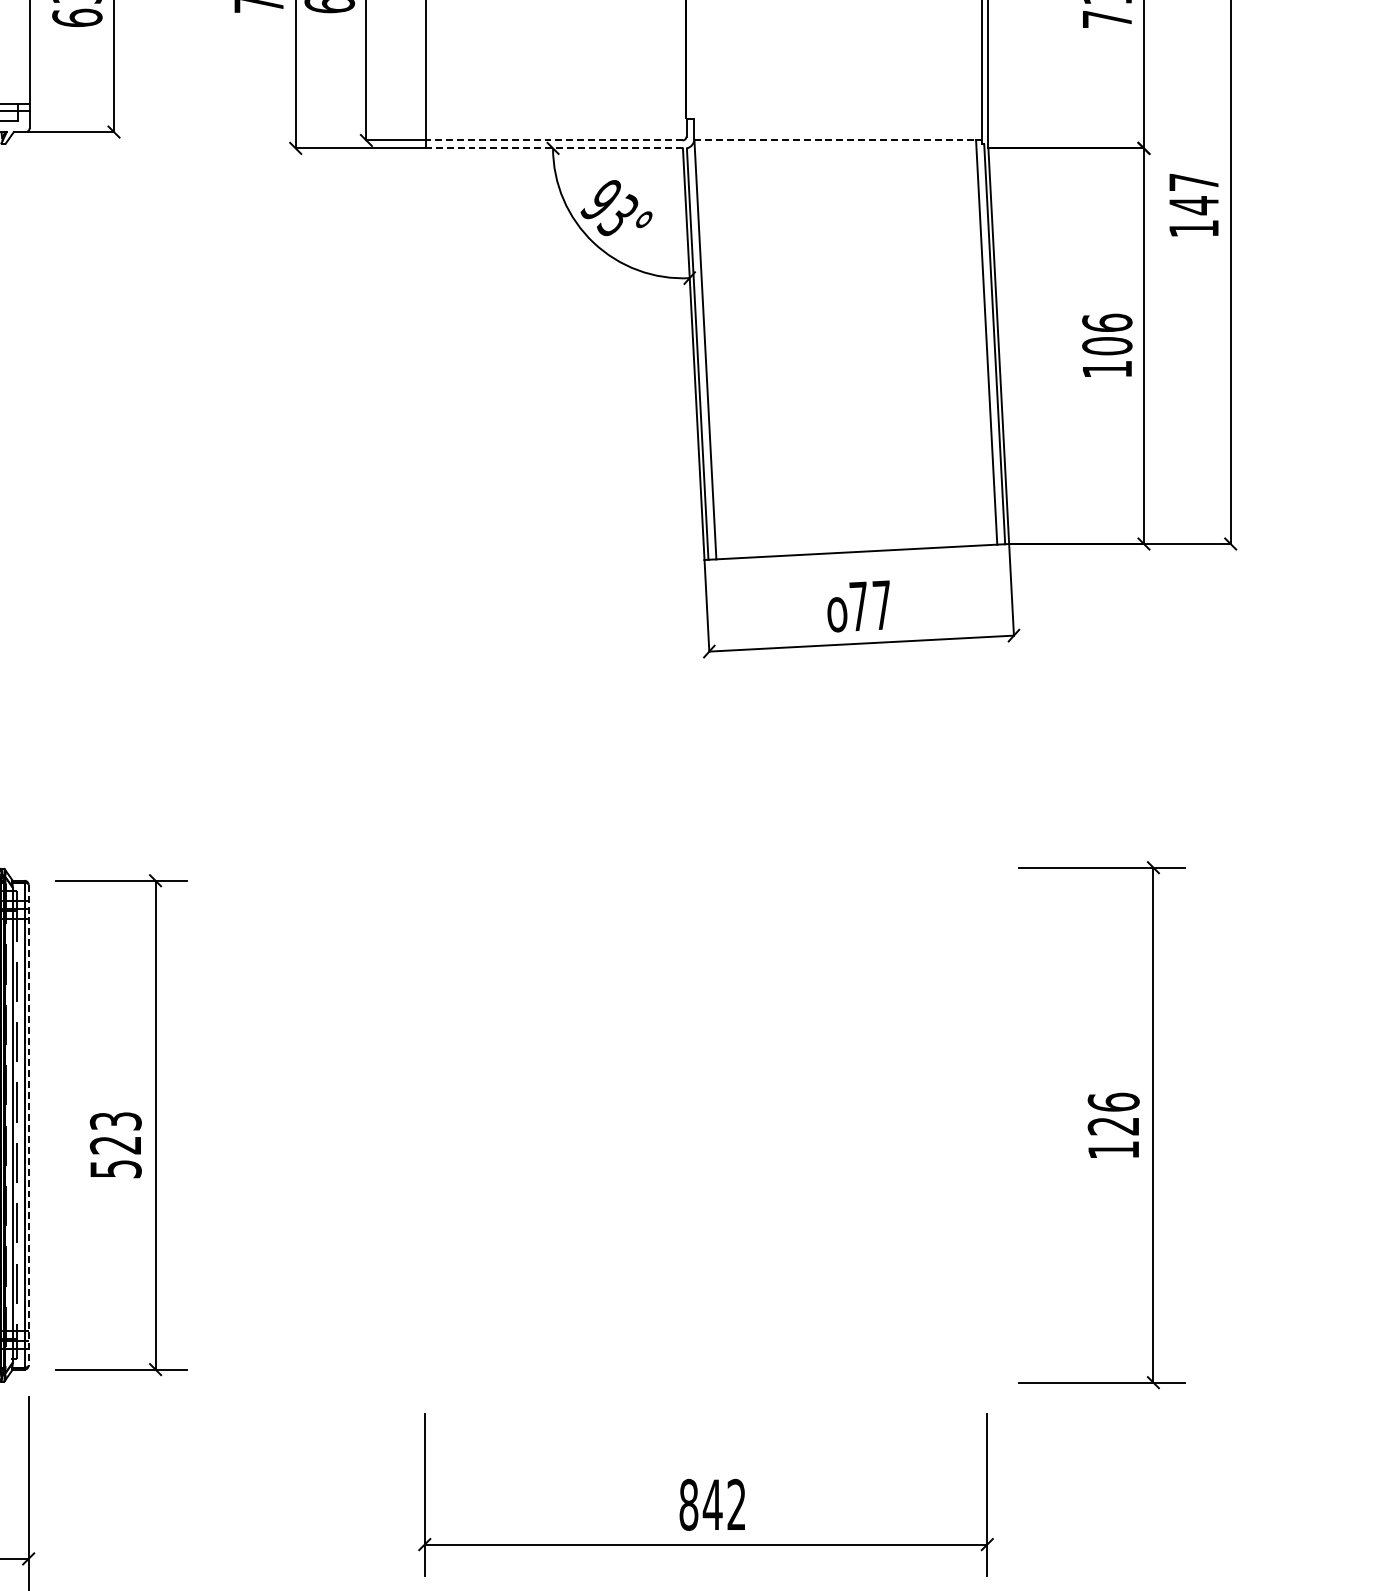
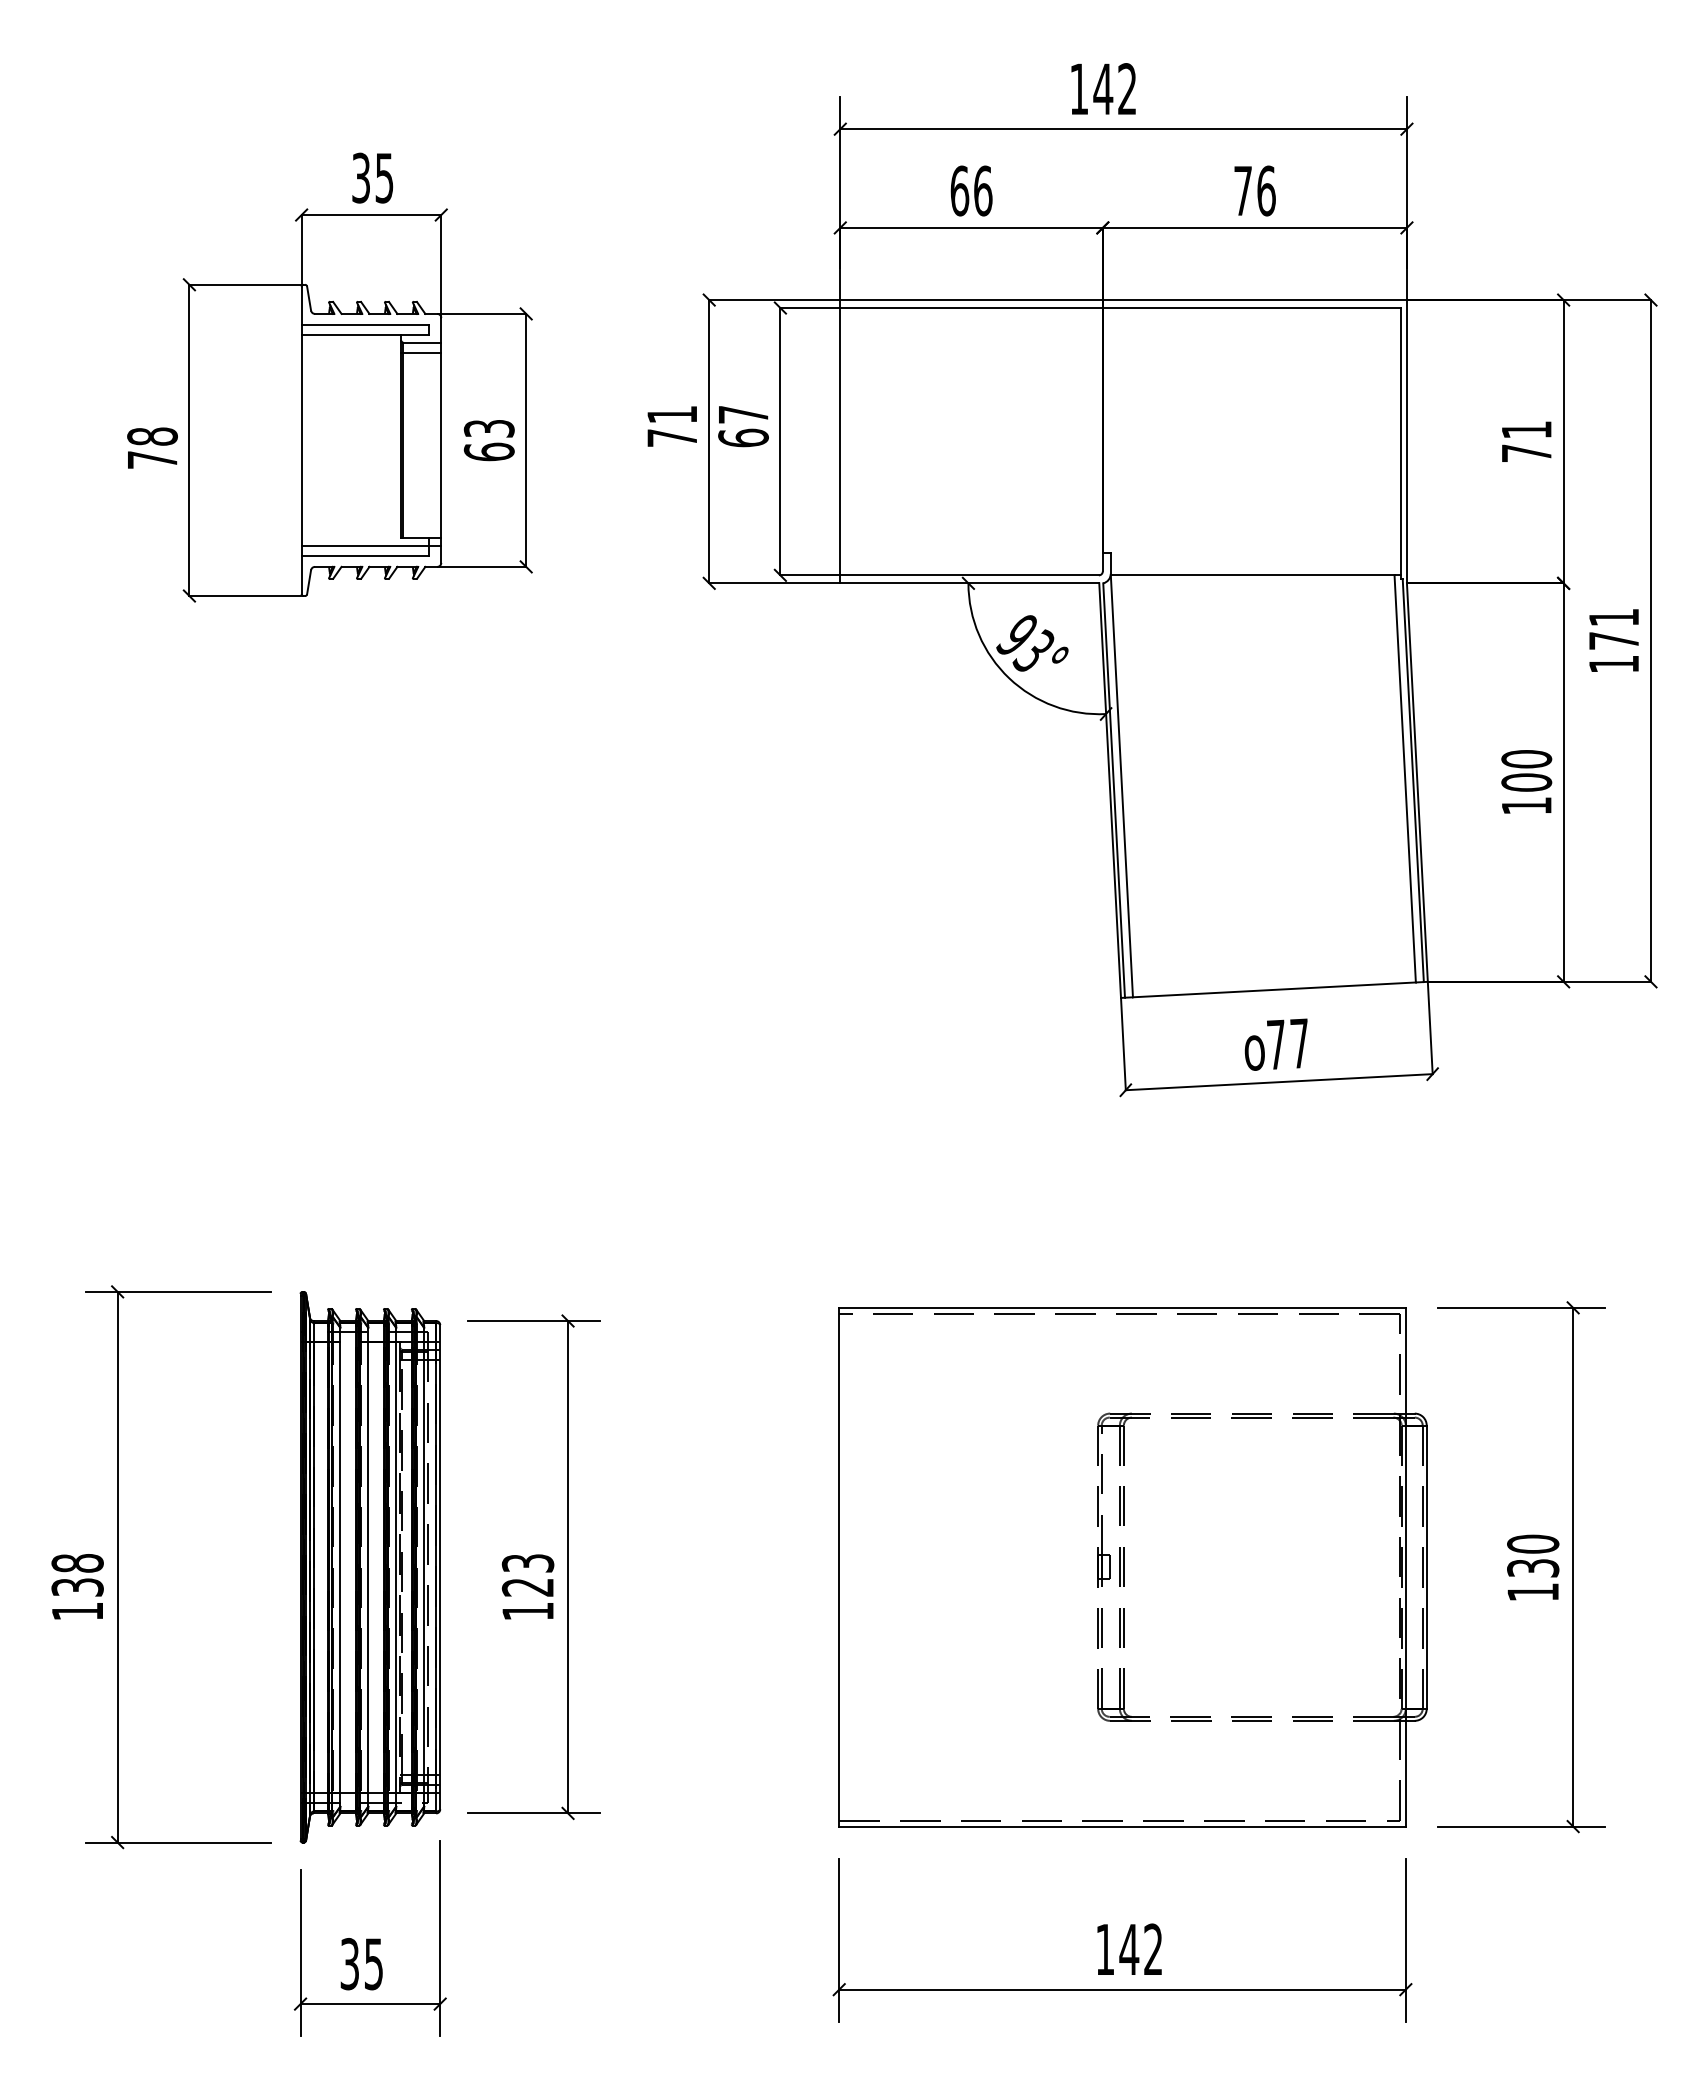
line: (554, 140) -> (969, 575), dashed -> solid
line: (835, 140) -> (1252, 575), dashed -> solid
line: (554, 148) -> (969, 583), dashed -> solid
text: (1193, 194) -> (1613, 629), 147 -> 171
text: (1107, 322) -> (1526, 758), 106 -> 100
text: (1114, 1113) -> (1533, 1555), 126 -> 130
line: (28, 1125) -> (440, 1567), dashed -> solid
part: (715, 1125) -> (1132, 1567), added
text: (116, 1169) -> (528, 1611), 523 -> 123
text: (689, 1504) -> (1105, 1949), 842 -> 142

